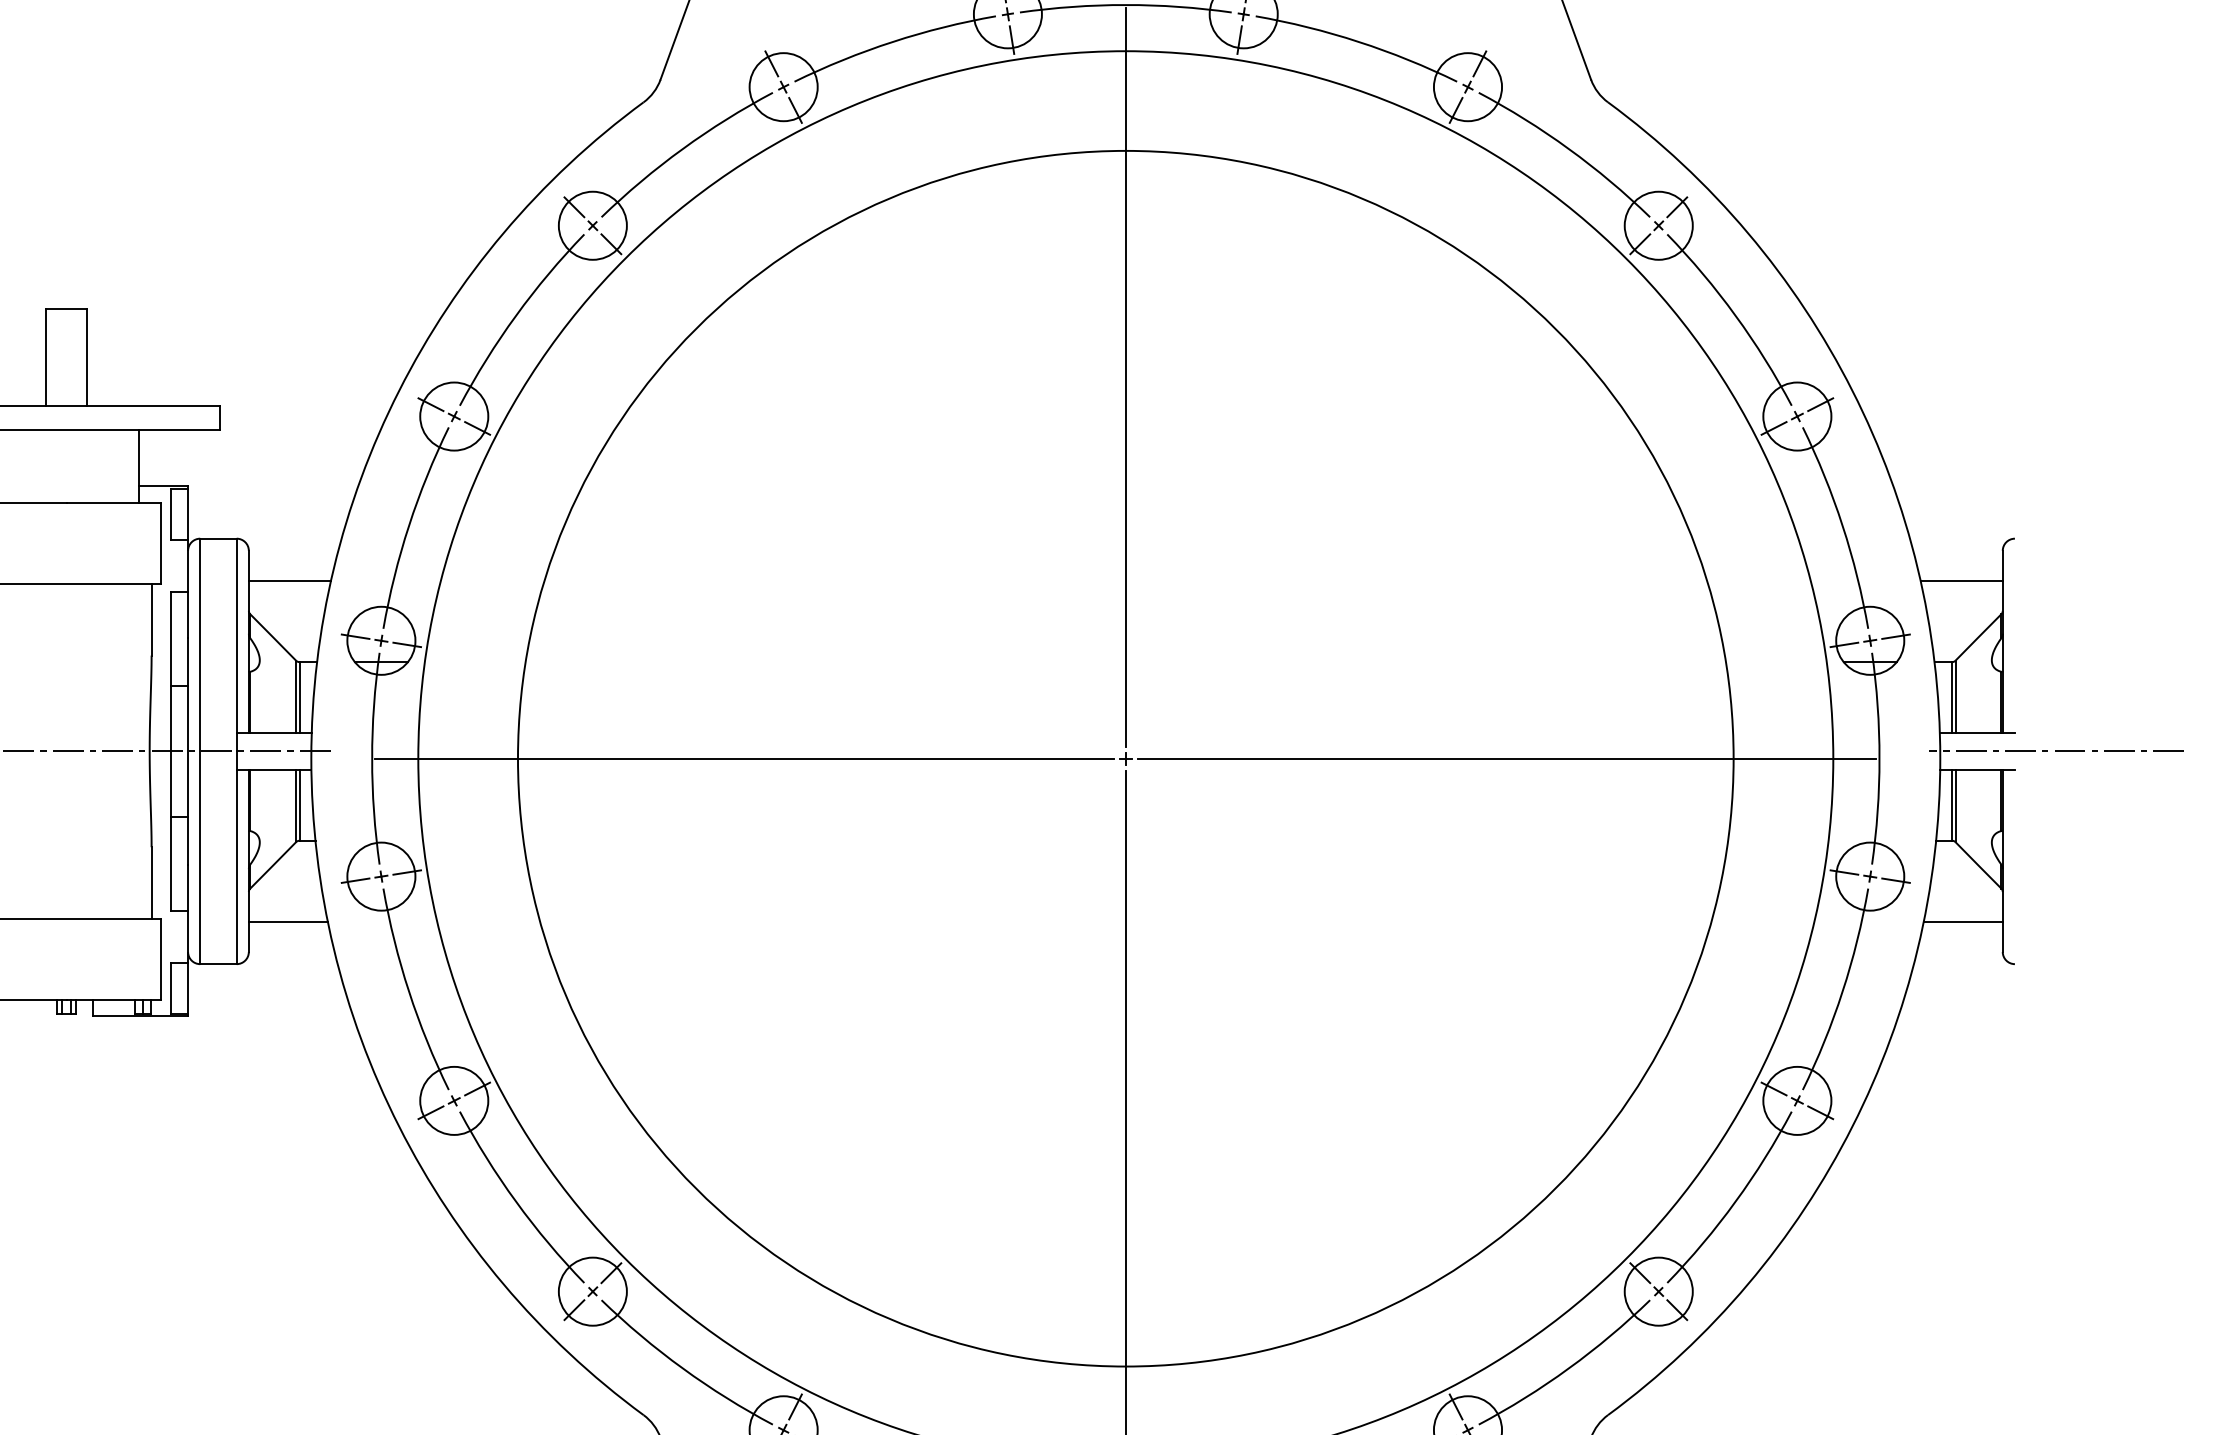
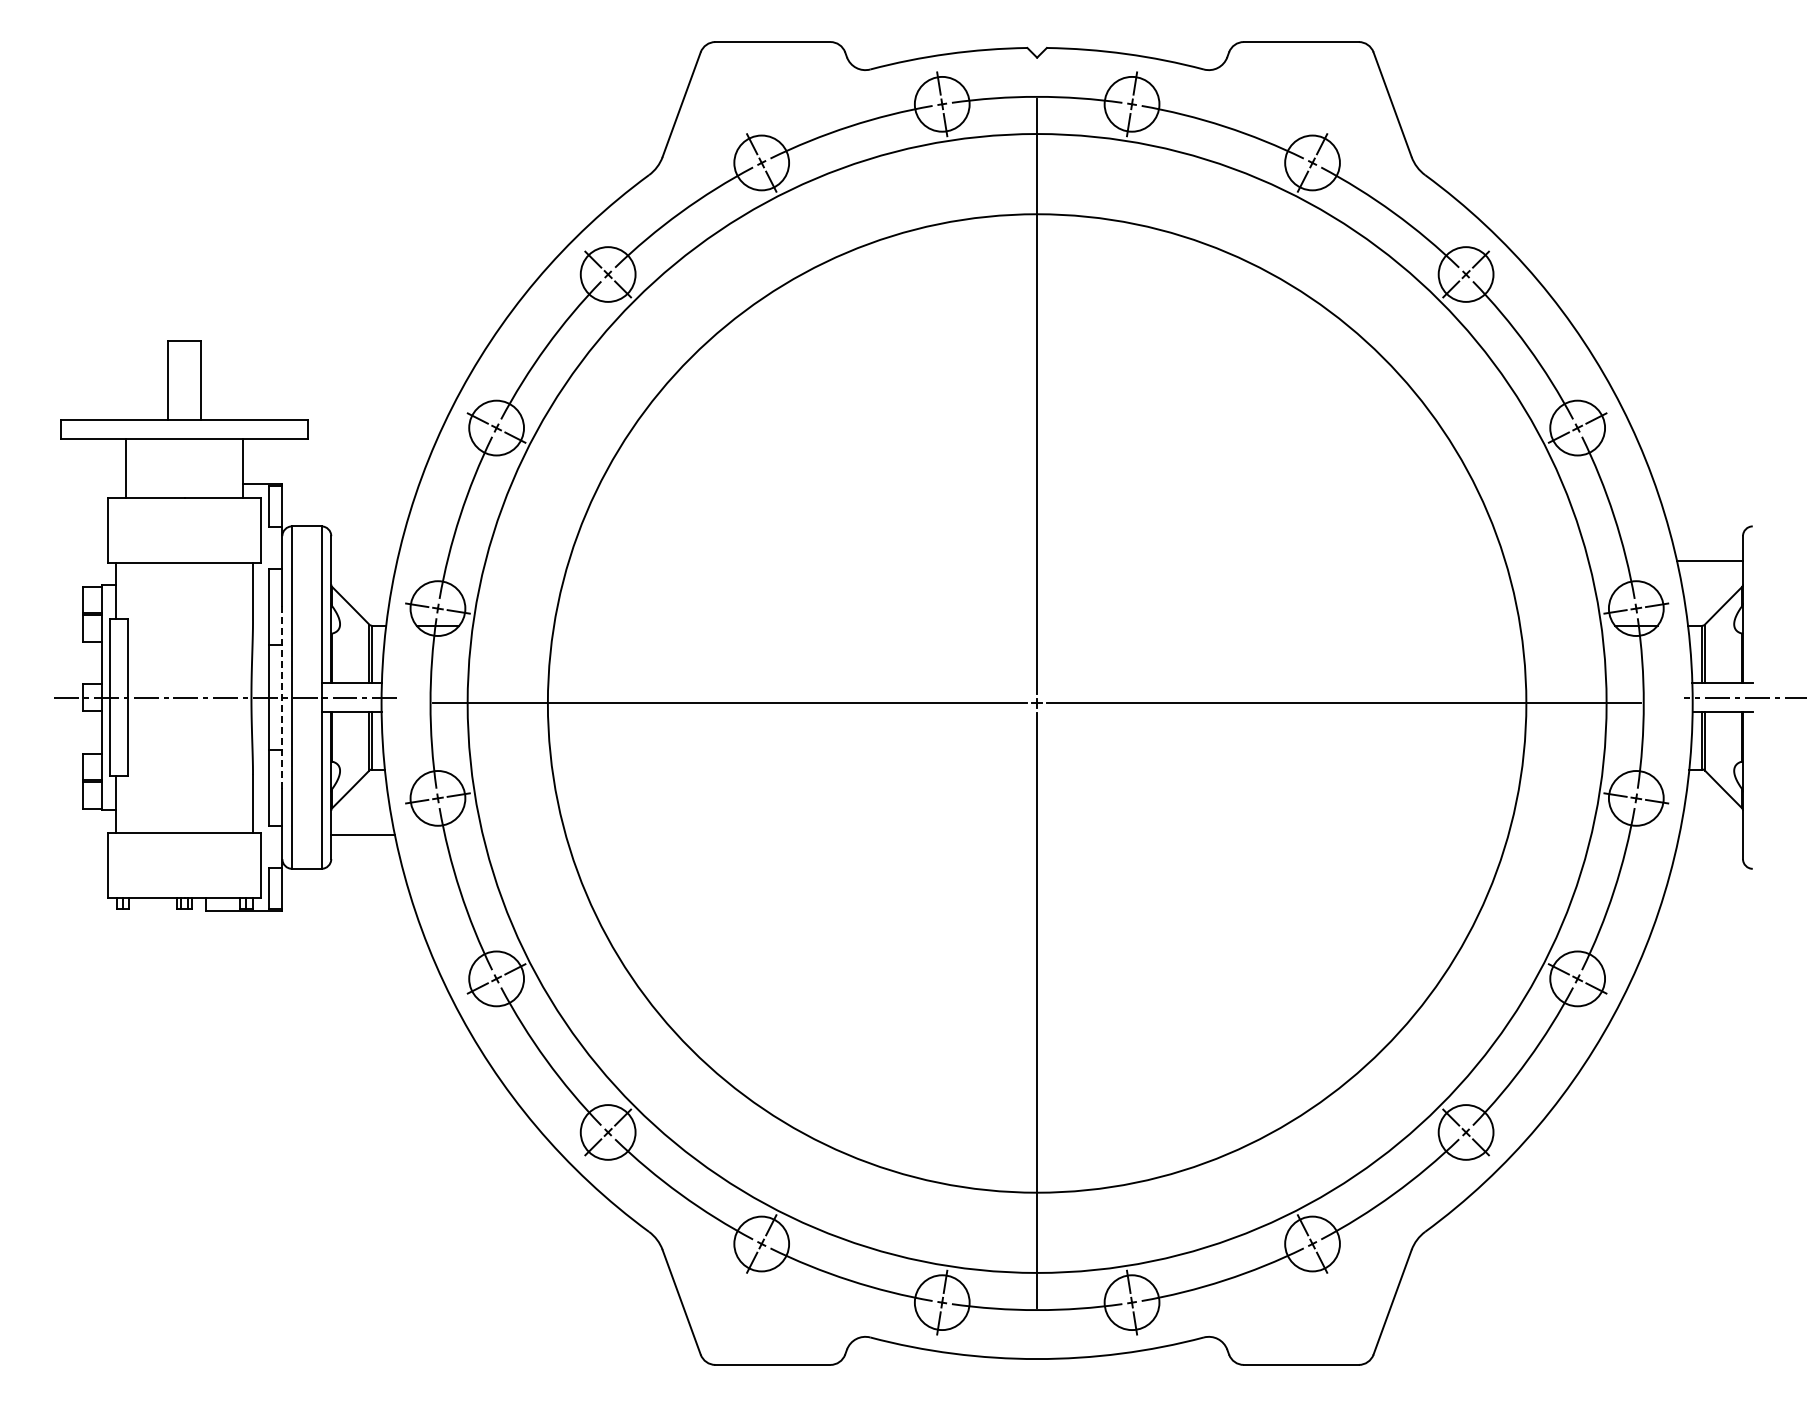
line: (290, 581) -> (364, 560), removed
line: (188, 751) -> (282, 697), solid -> dashed
line: (1962, 921) -> (1710, 834), removed

